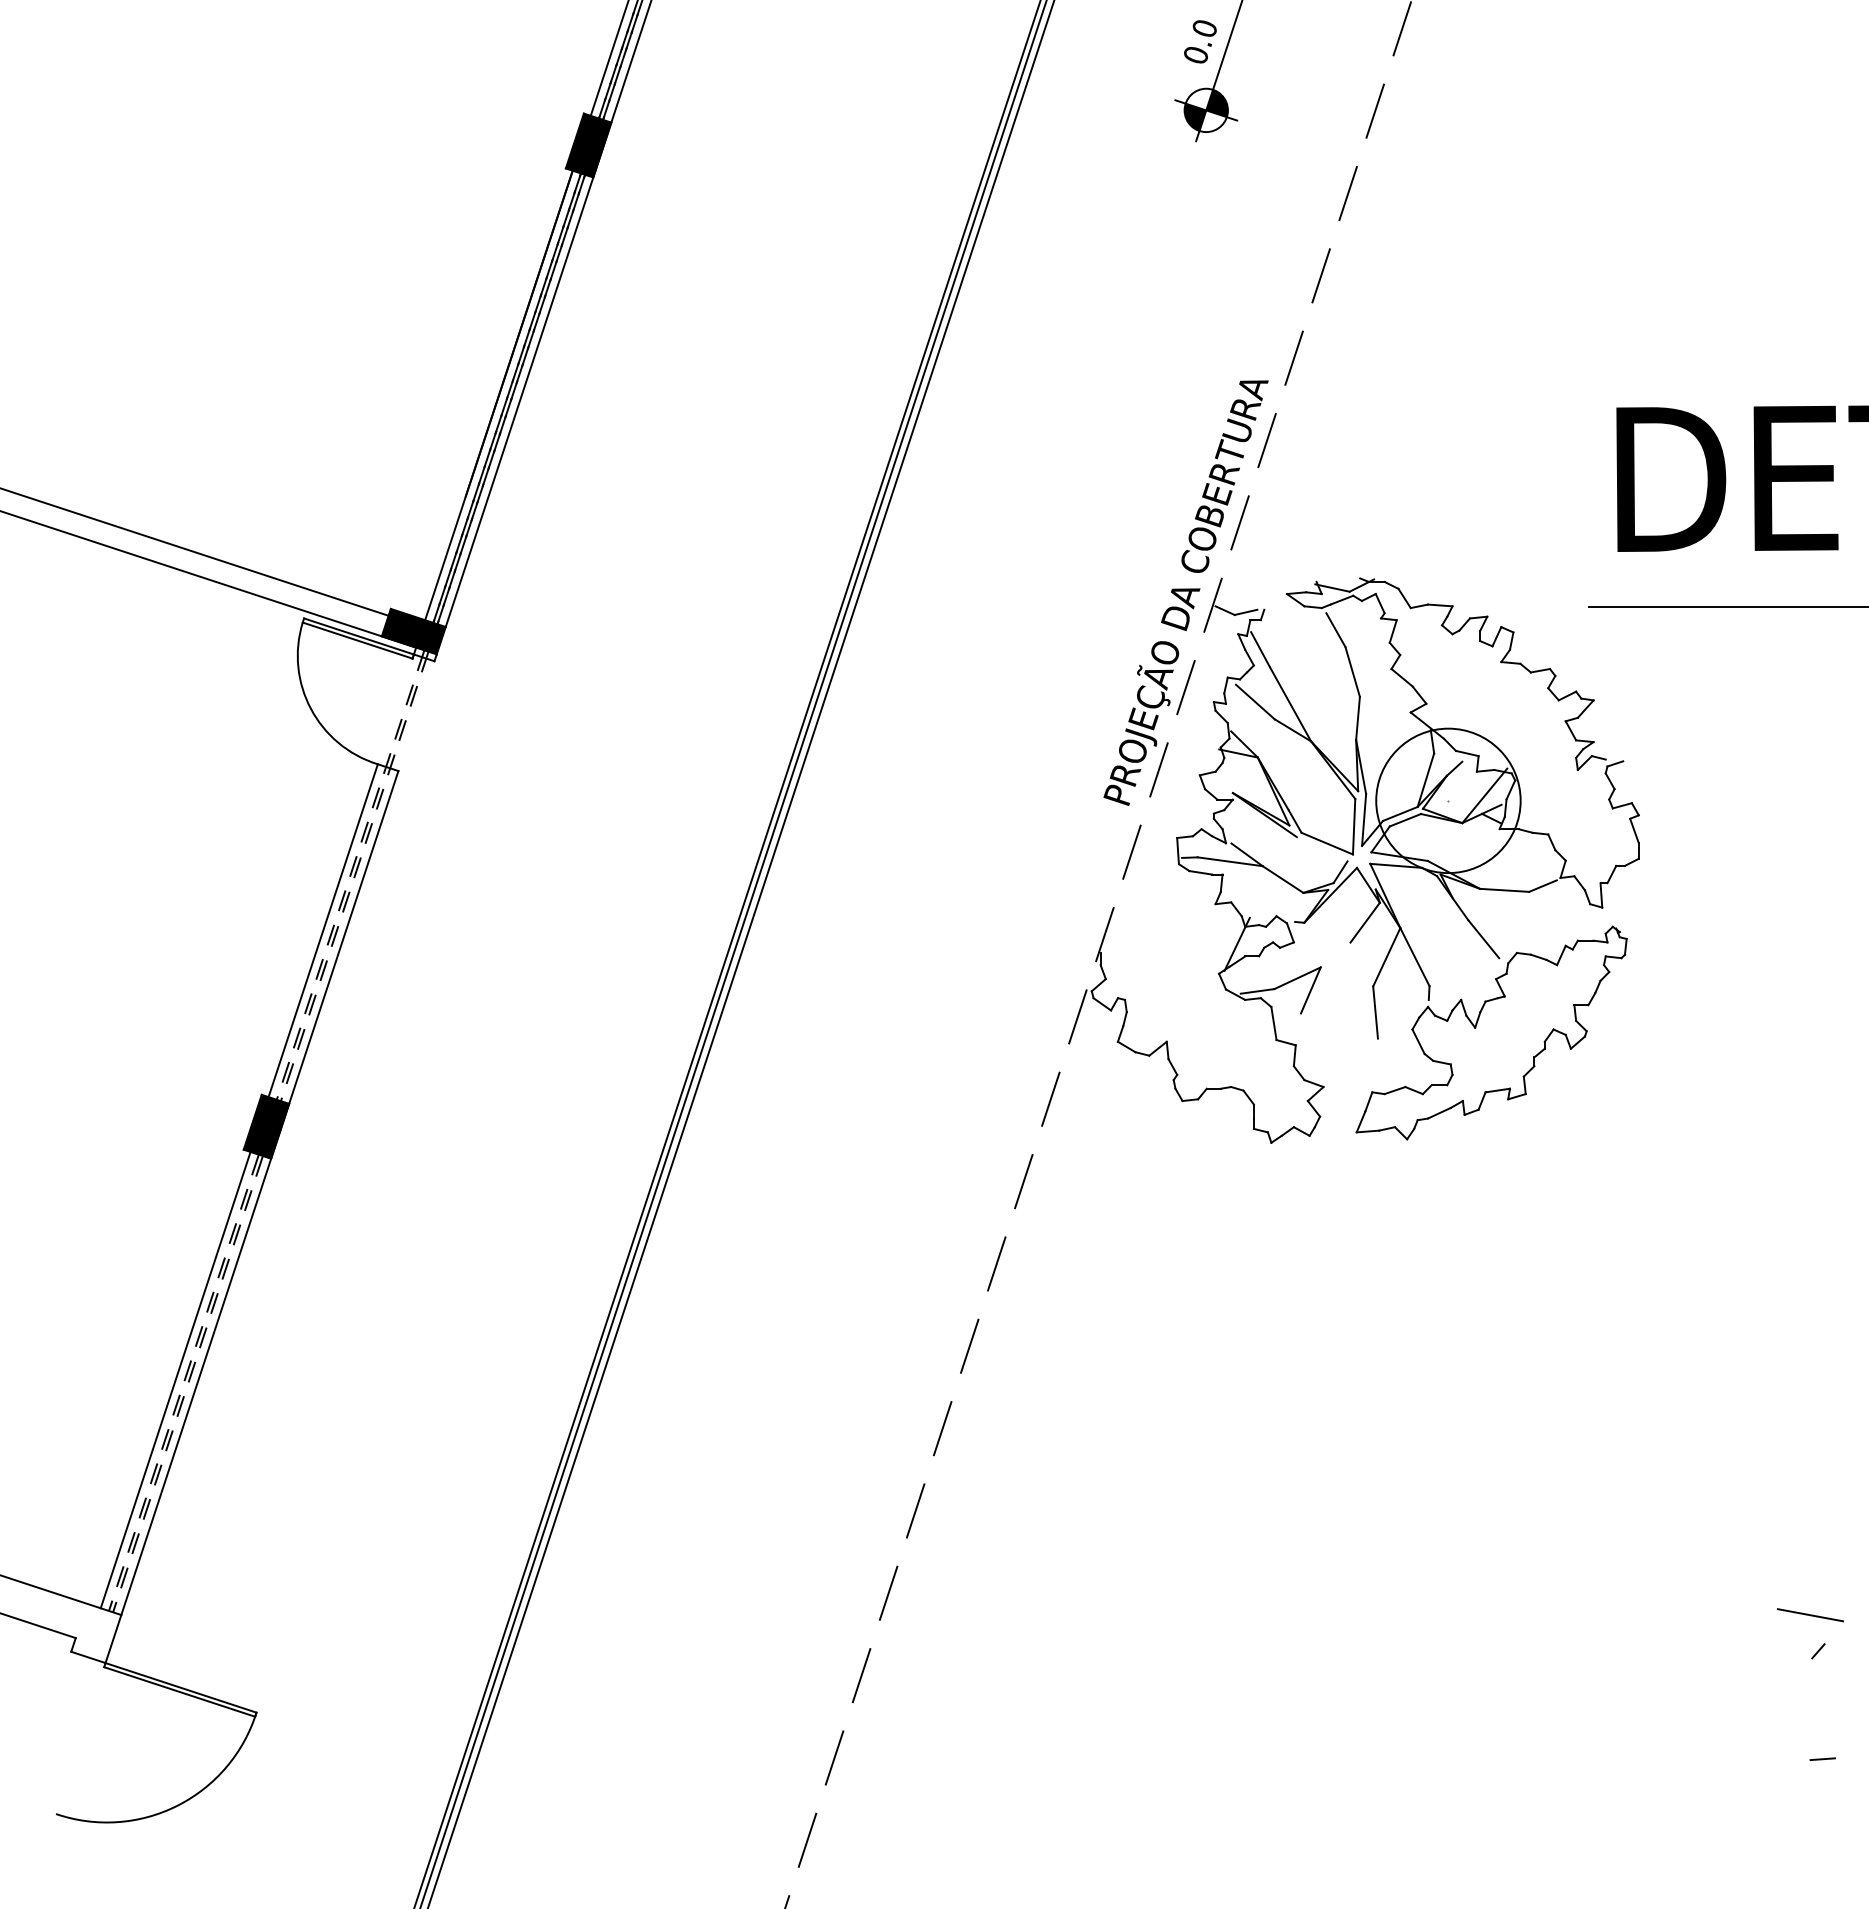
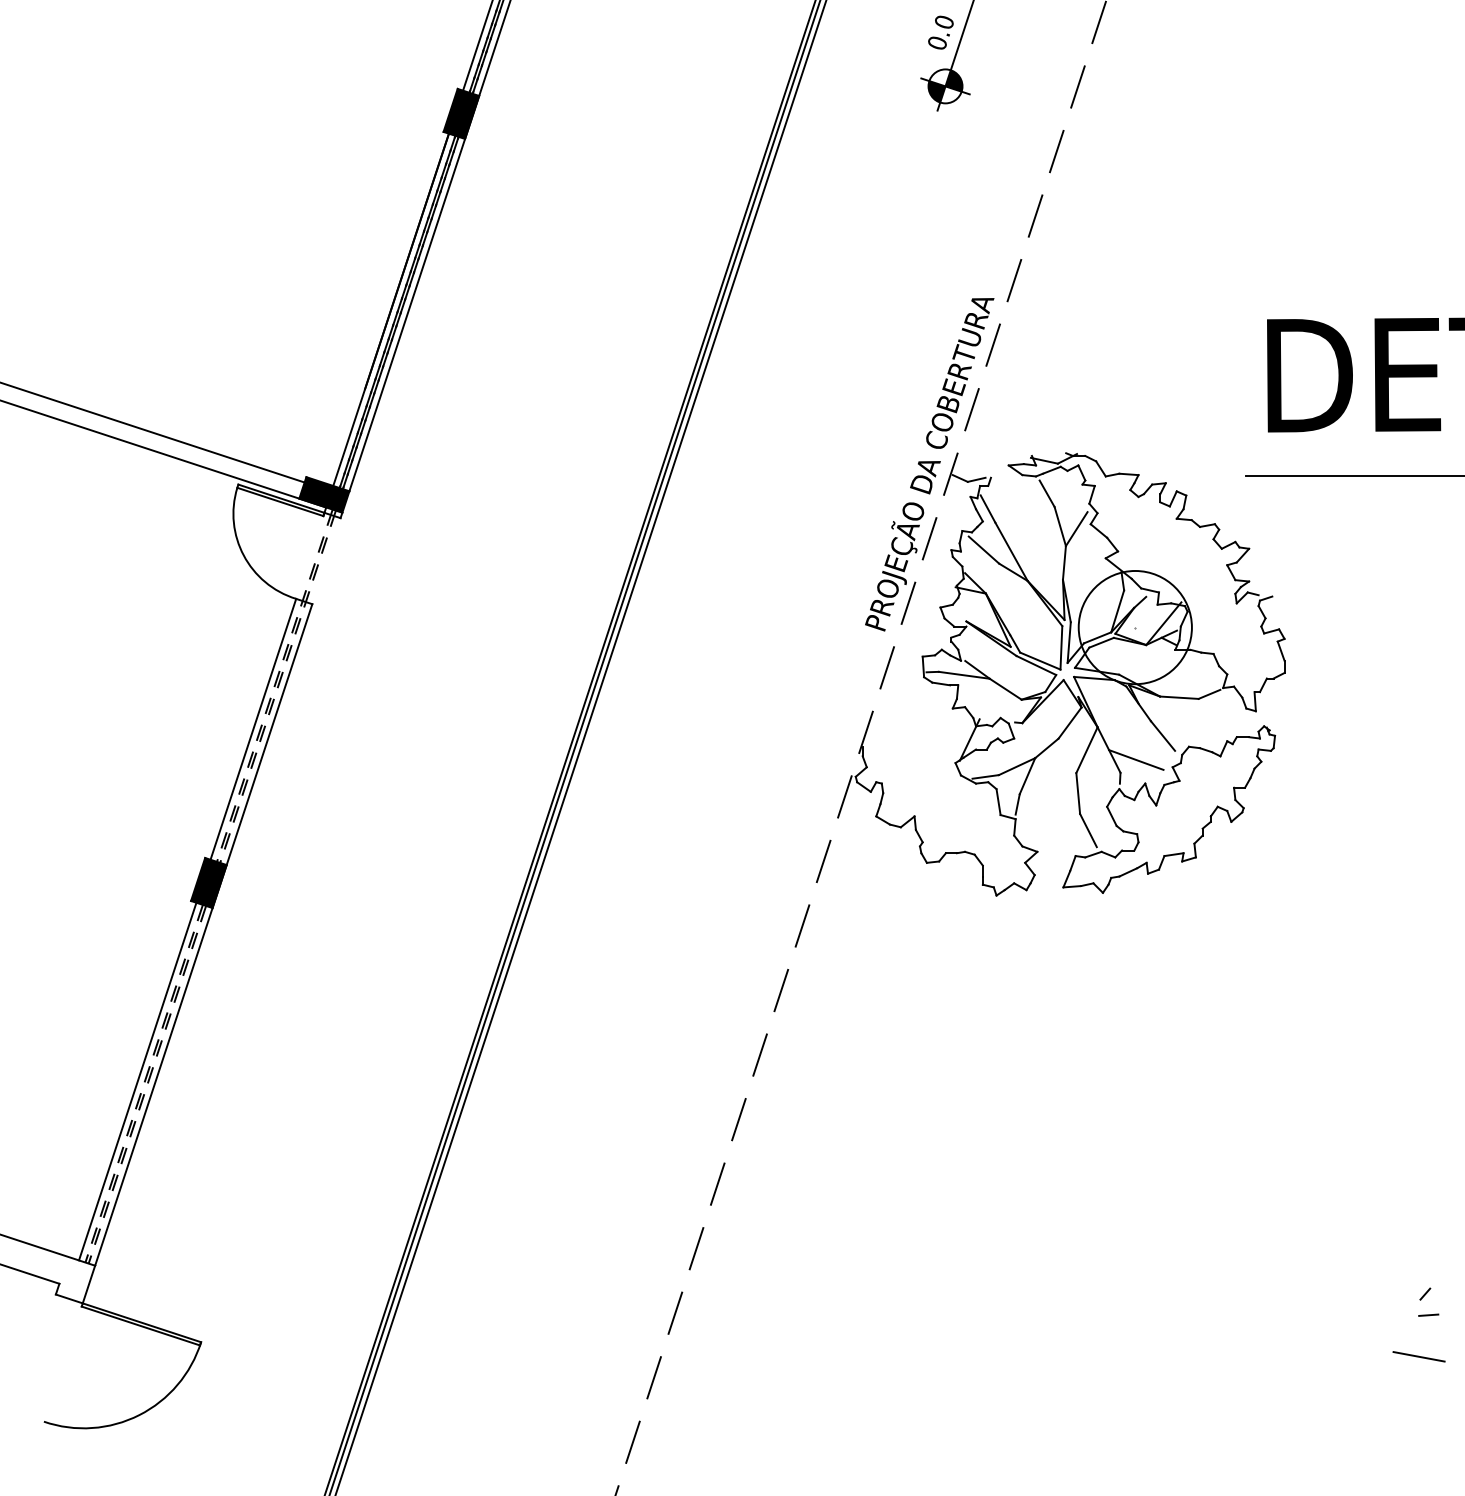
line: (1373, 674) -> (1076, 528), added
line: (1321, 849) -> (1035, 665), added
line: (1335, 954) -> (1046, 748), added
line: (1449, 969) -> (1136, 759), added
line: (1297, 1026) -> (1017, 804), added
line: (1388, 1059) -> (1088, 830), added
line: (1810, 1615) -> (1419, 1357), moved
line: (1822, 1758) -> (1428, 1314), moved

